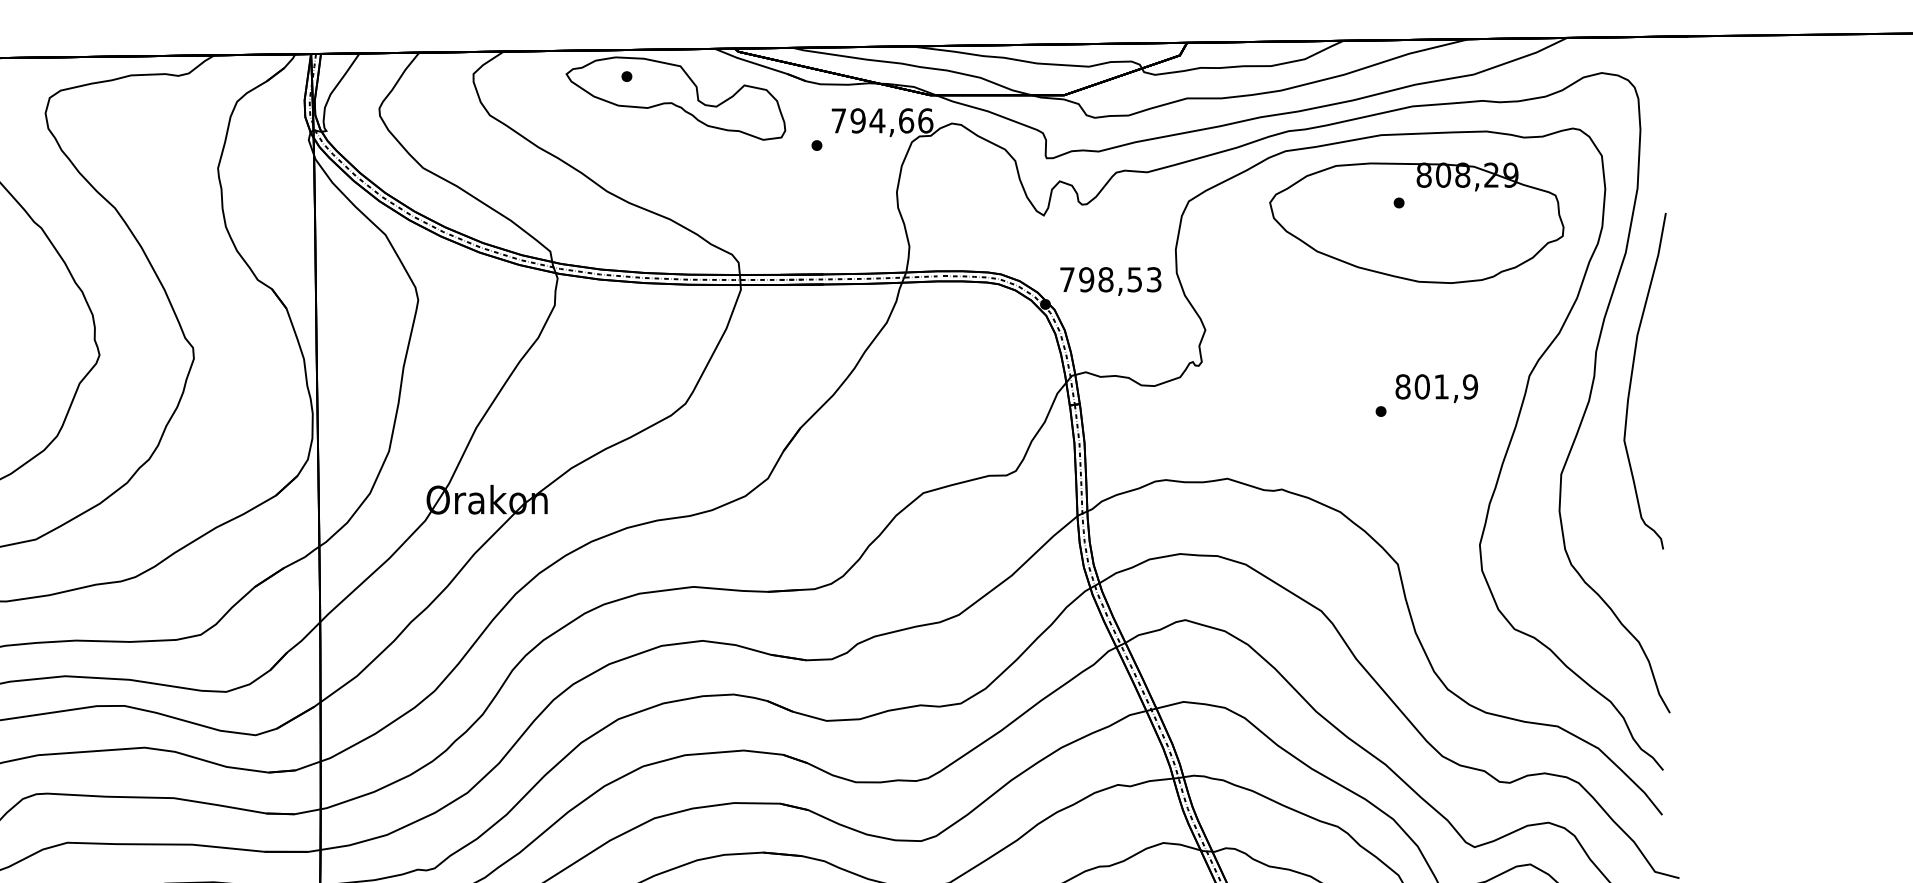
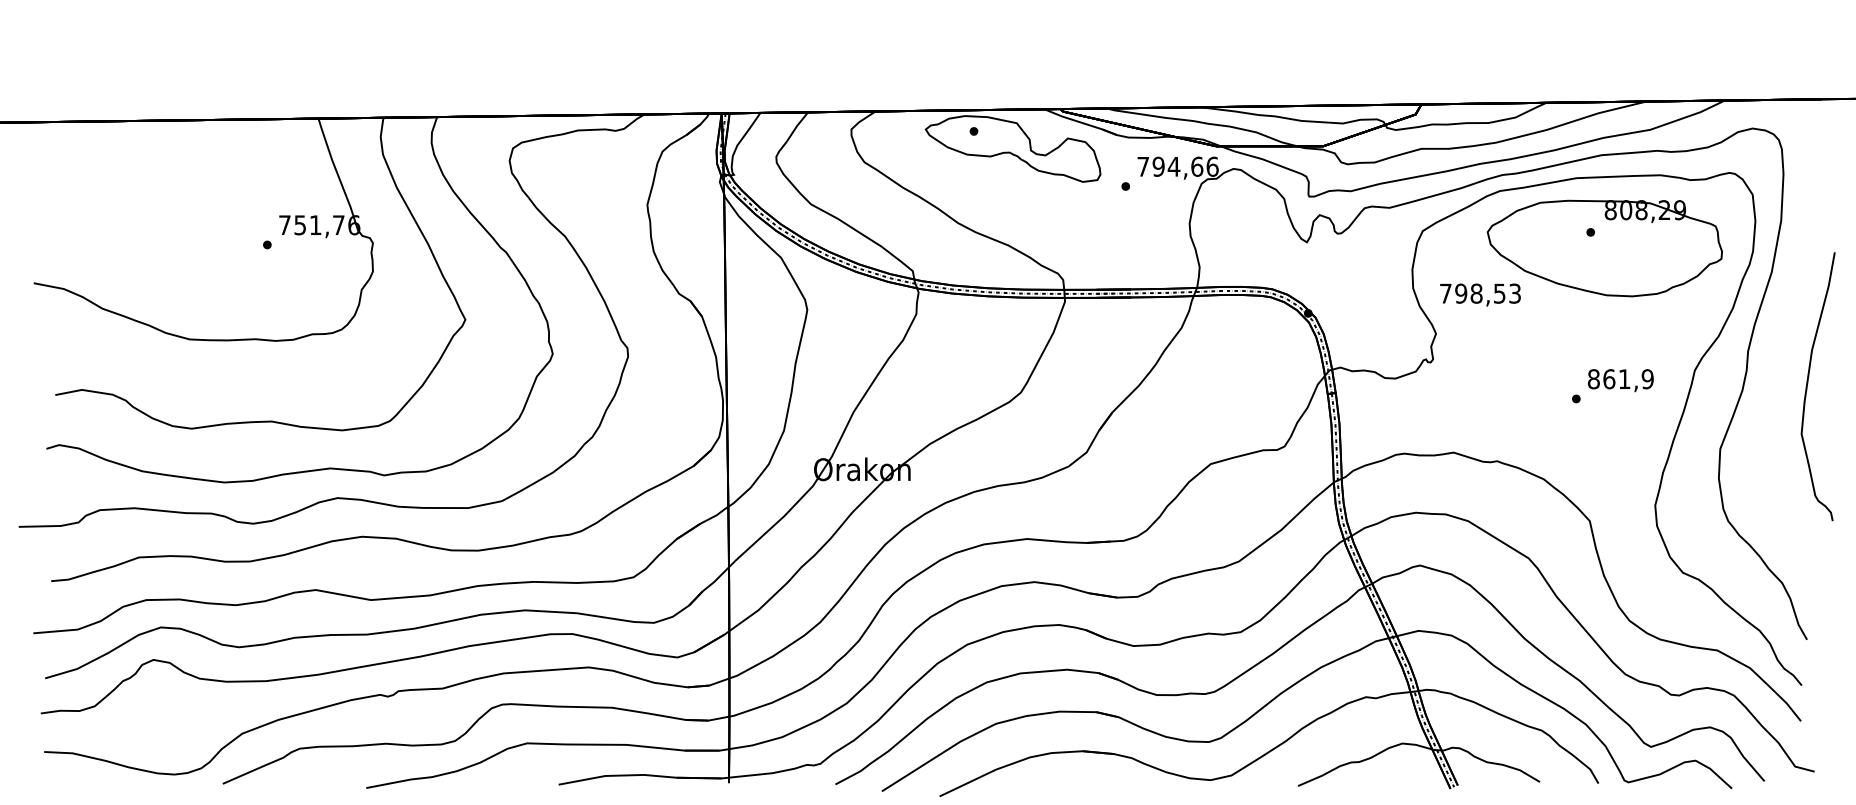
text: (1110, 280) -> (1480, 294), moved
curve: (1632, 377) -> (1808, 383), moved
text: (1422, 385) -> (1609, 378), 801,9 -> 861,9

